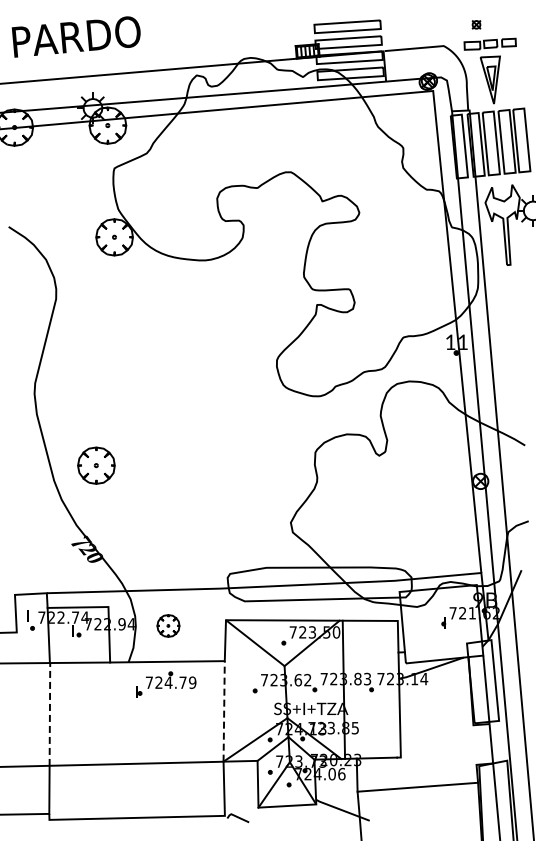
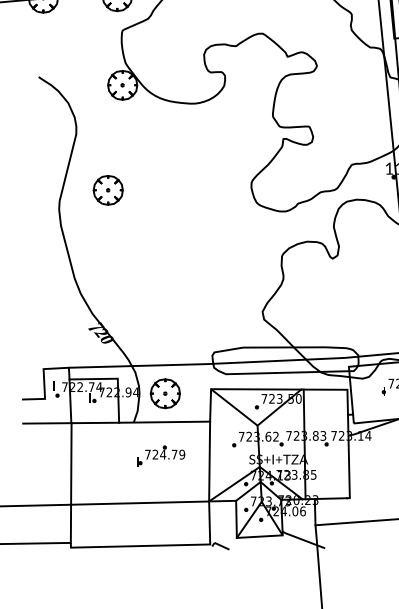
part: (96, 465) -> (108, 190), moved
part: (168, 625) -> (165, 393), size x1.67
part: (166, 684) -> (161, 456), moved
line: (224, 710) -> (209, 460), dashed -> solid
line: (49, 714) -> (71, 464), dashed -> solid

